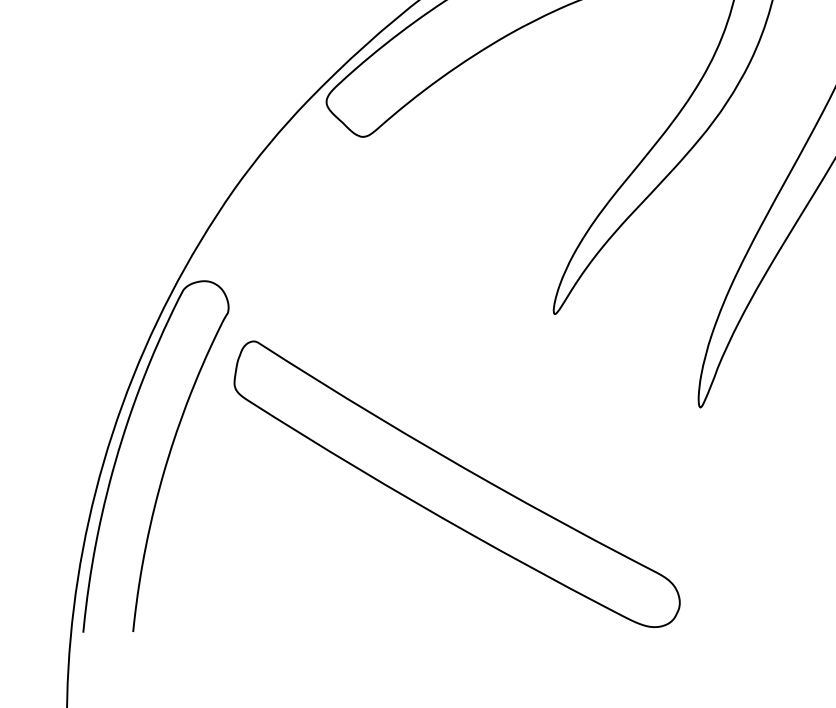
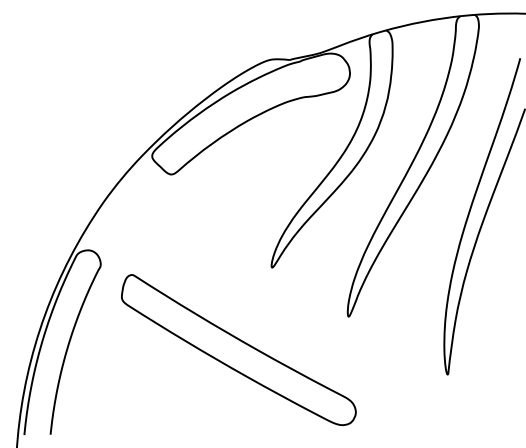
part: (456, 485) -> (238, 350), moved

